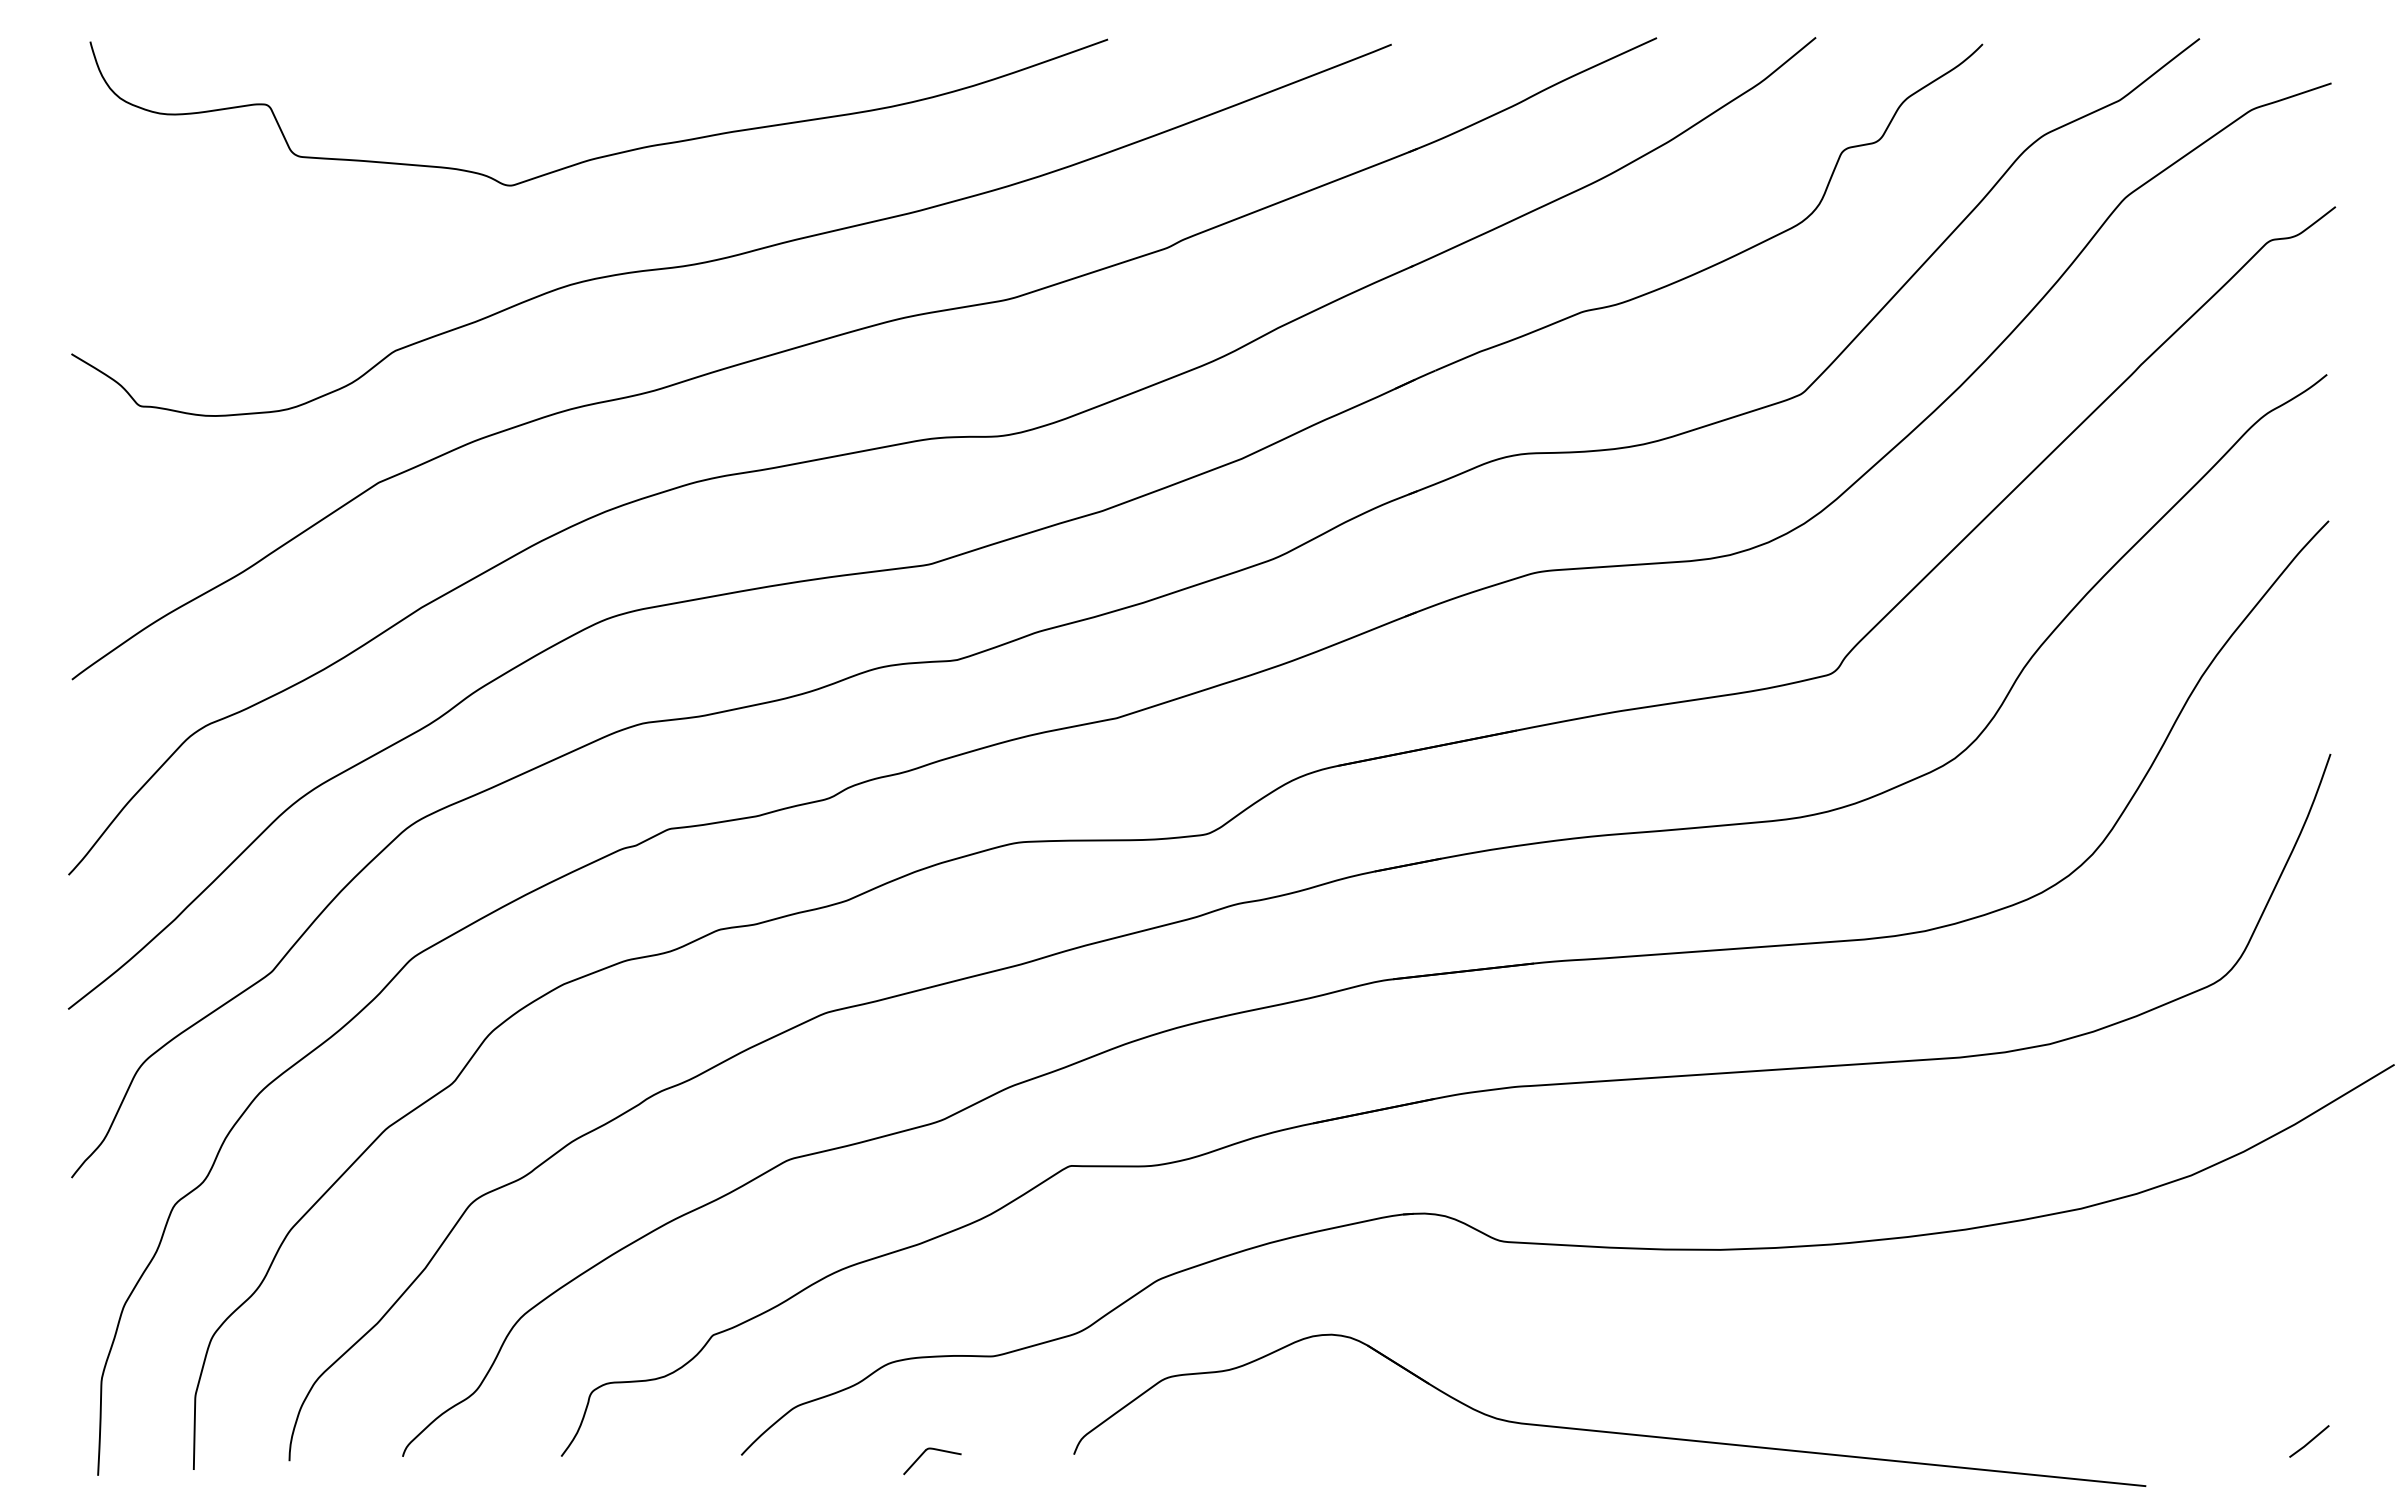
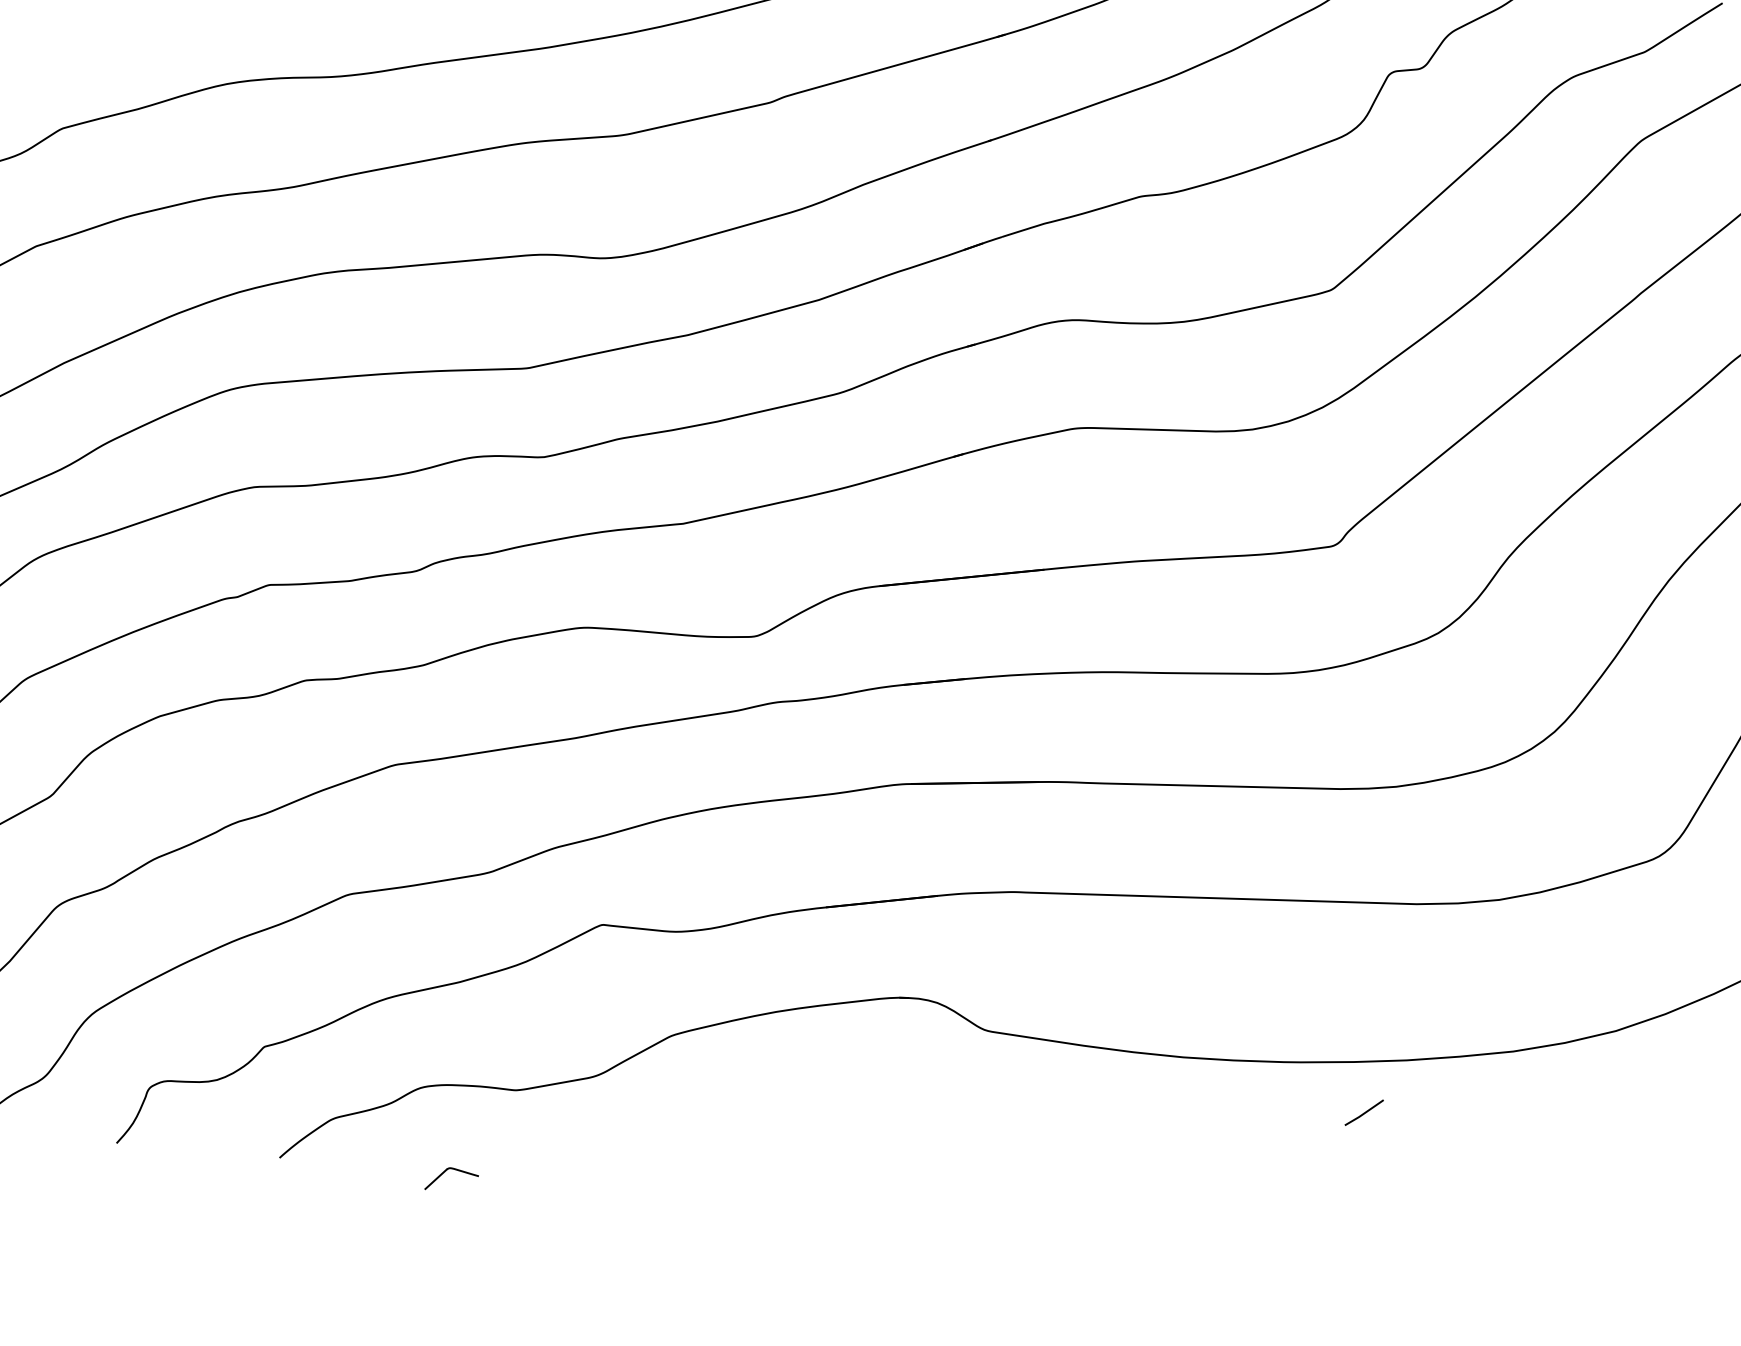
part: (1604, 1430) -> (1062, 1210), removed
line: (2309, 1441) -> (1364, 1112), moved

